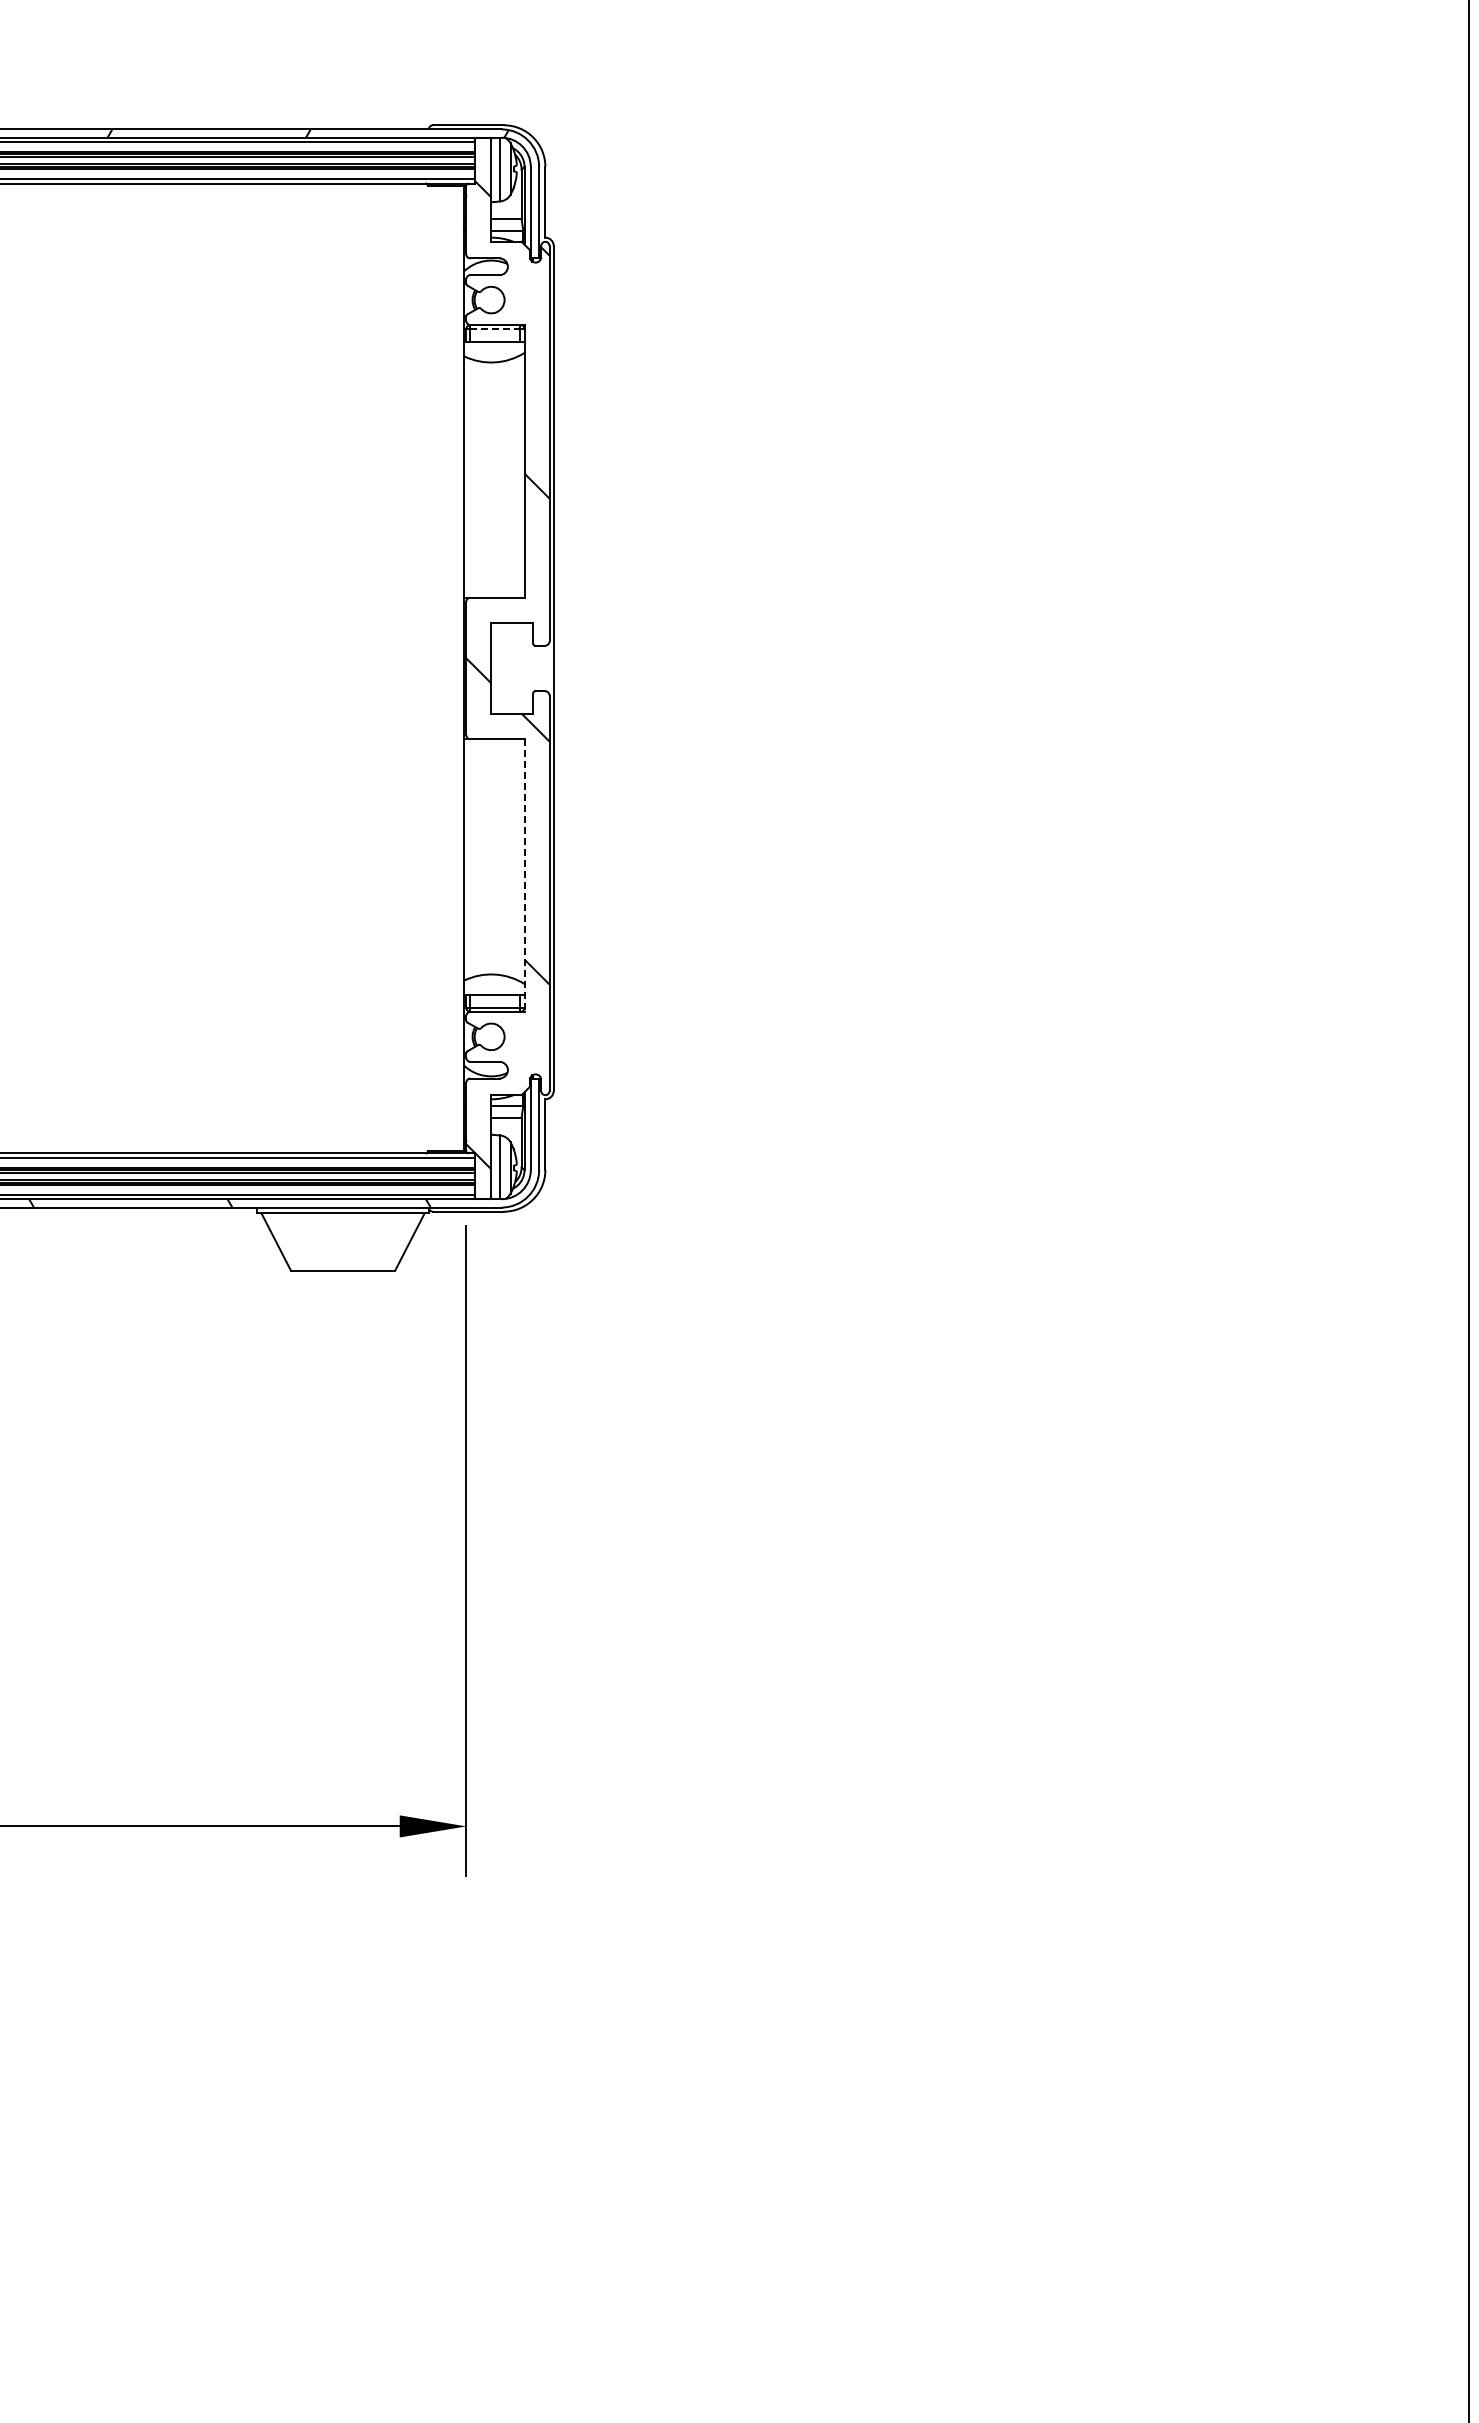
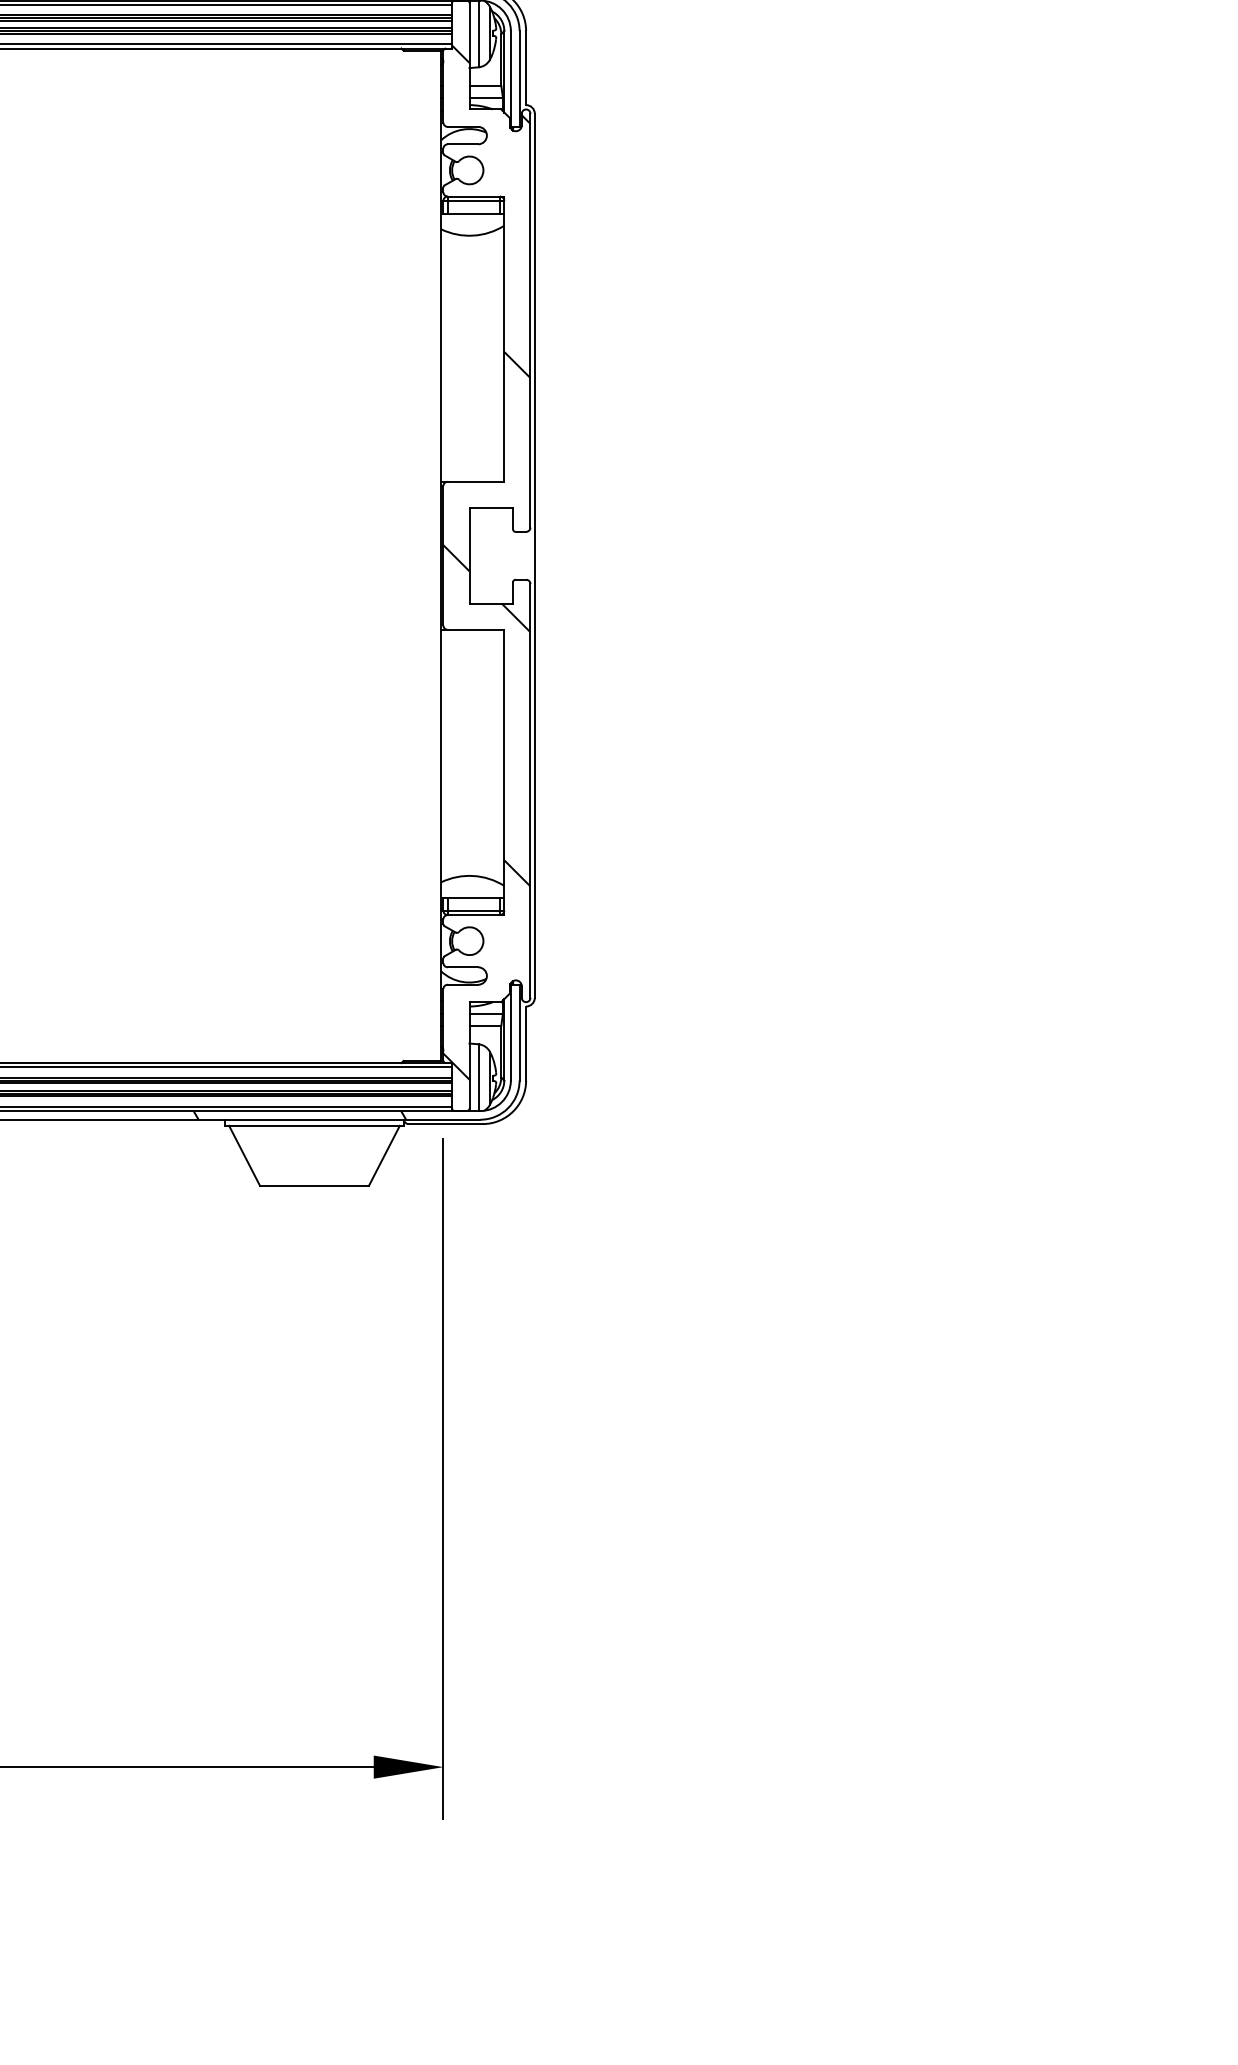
line: (495, 329) -> (473, 201), dashed -> solid
line: (524, 876) -> (504, 773), dashed -> solid

